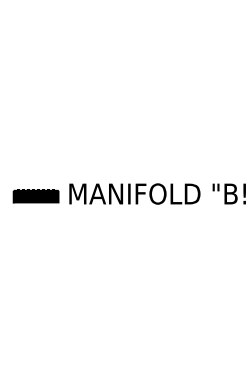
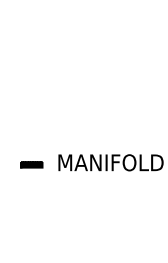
part: (35, 196) -> (31, 164), size x0.6

